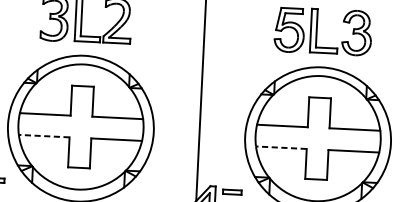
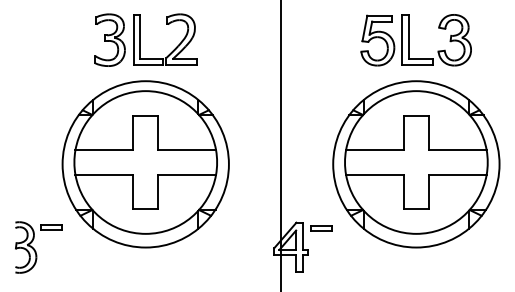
line: (44, 135) -> (104, 174), dashed -> solid
line: (281, 147) -> (375, 174), dashed -> solid

